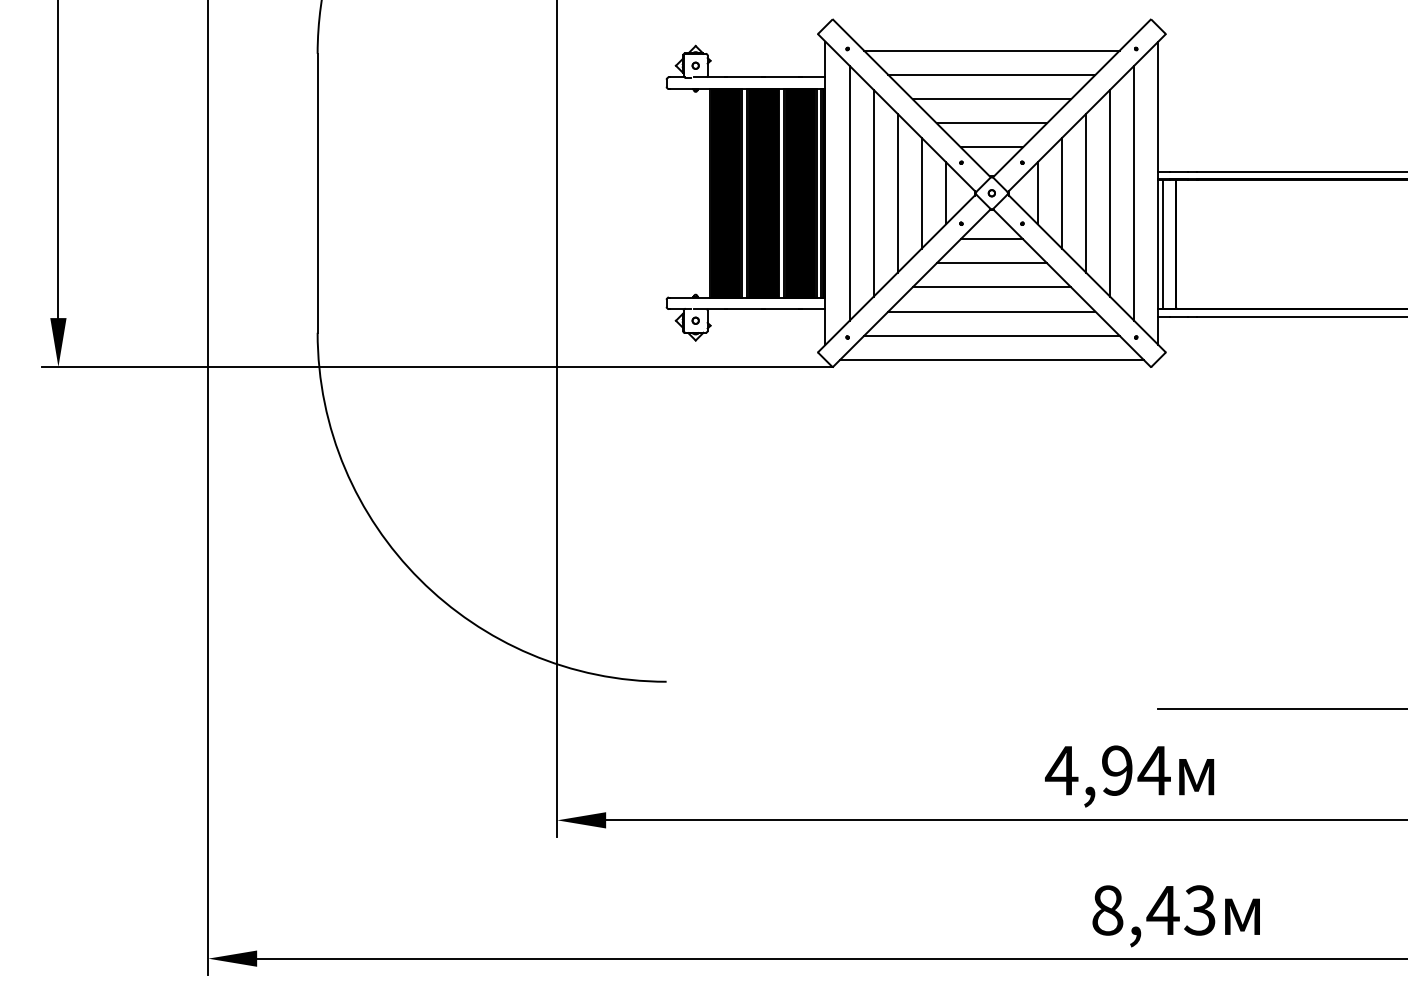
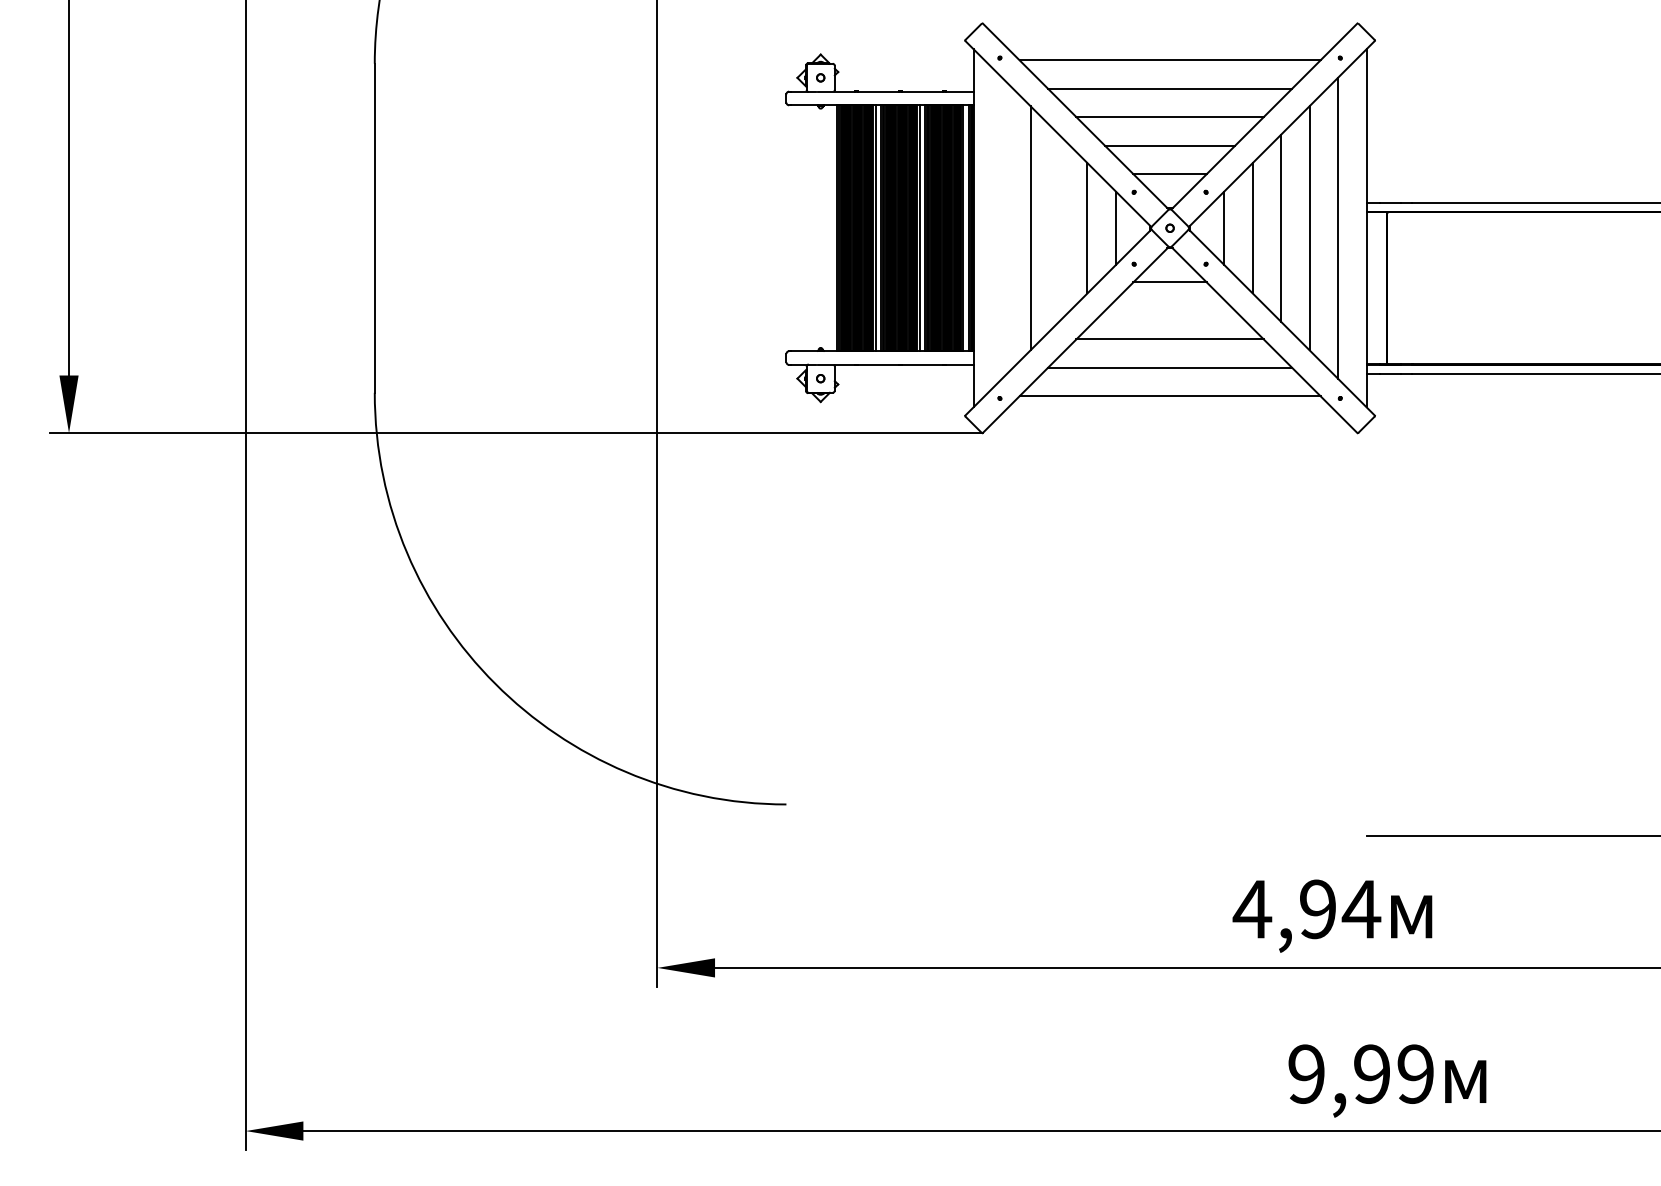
line: (849, 192) -> (1002, 227), removed
line: (898, 192) -> (1059, 227), removed
line: (1162, 244) -> (1371, 288), removed
line: (991, 262) -> (1169, 310), removed
line: (992, 359) -> (1170, 424), removed
text: (1153, 909) -> (1360, 1073), 8,43 -> 9,99

